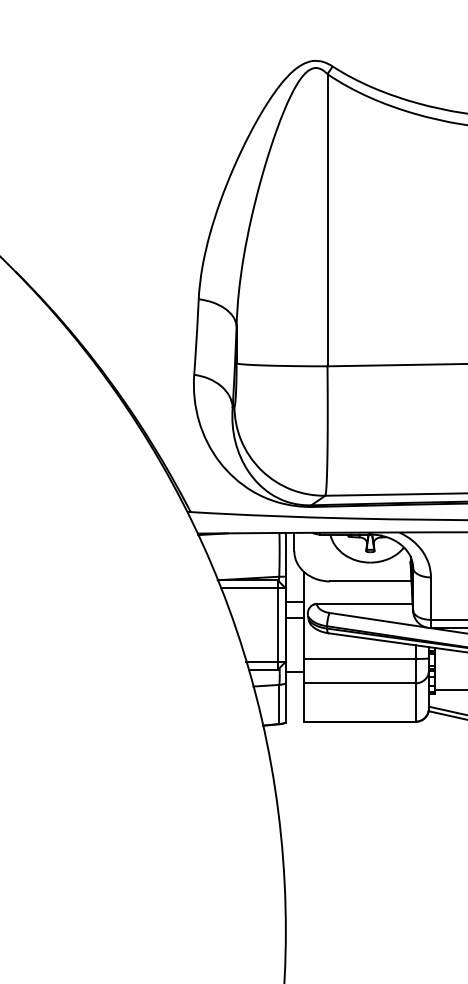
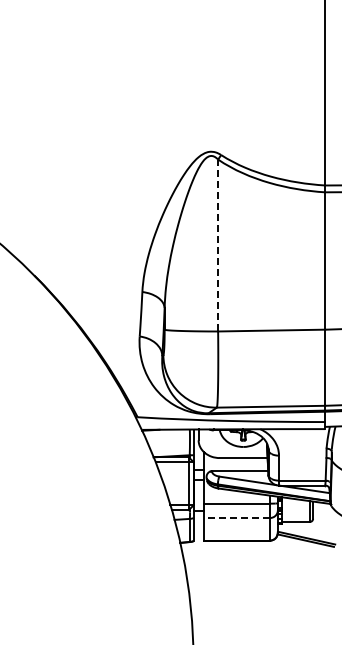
line: (328, 220) -> (218, 245), solid -> dashed
line: (360, 684) -> (237, 518), solid -> dashed

